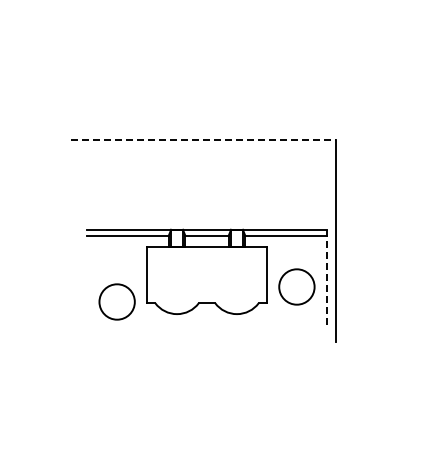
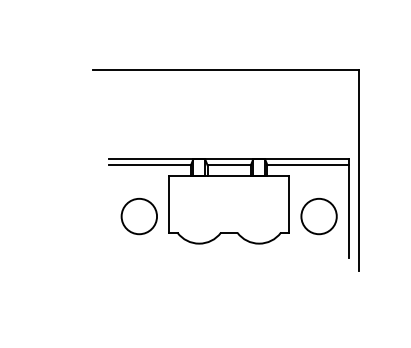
line: (203, 140) -> (225, 70), dashed -> solid
line: (326, 279) -> (348, 209), dashed -> solid
circle: (116, 301) -> (138, 216), moved

